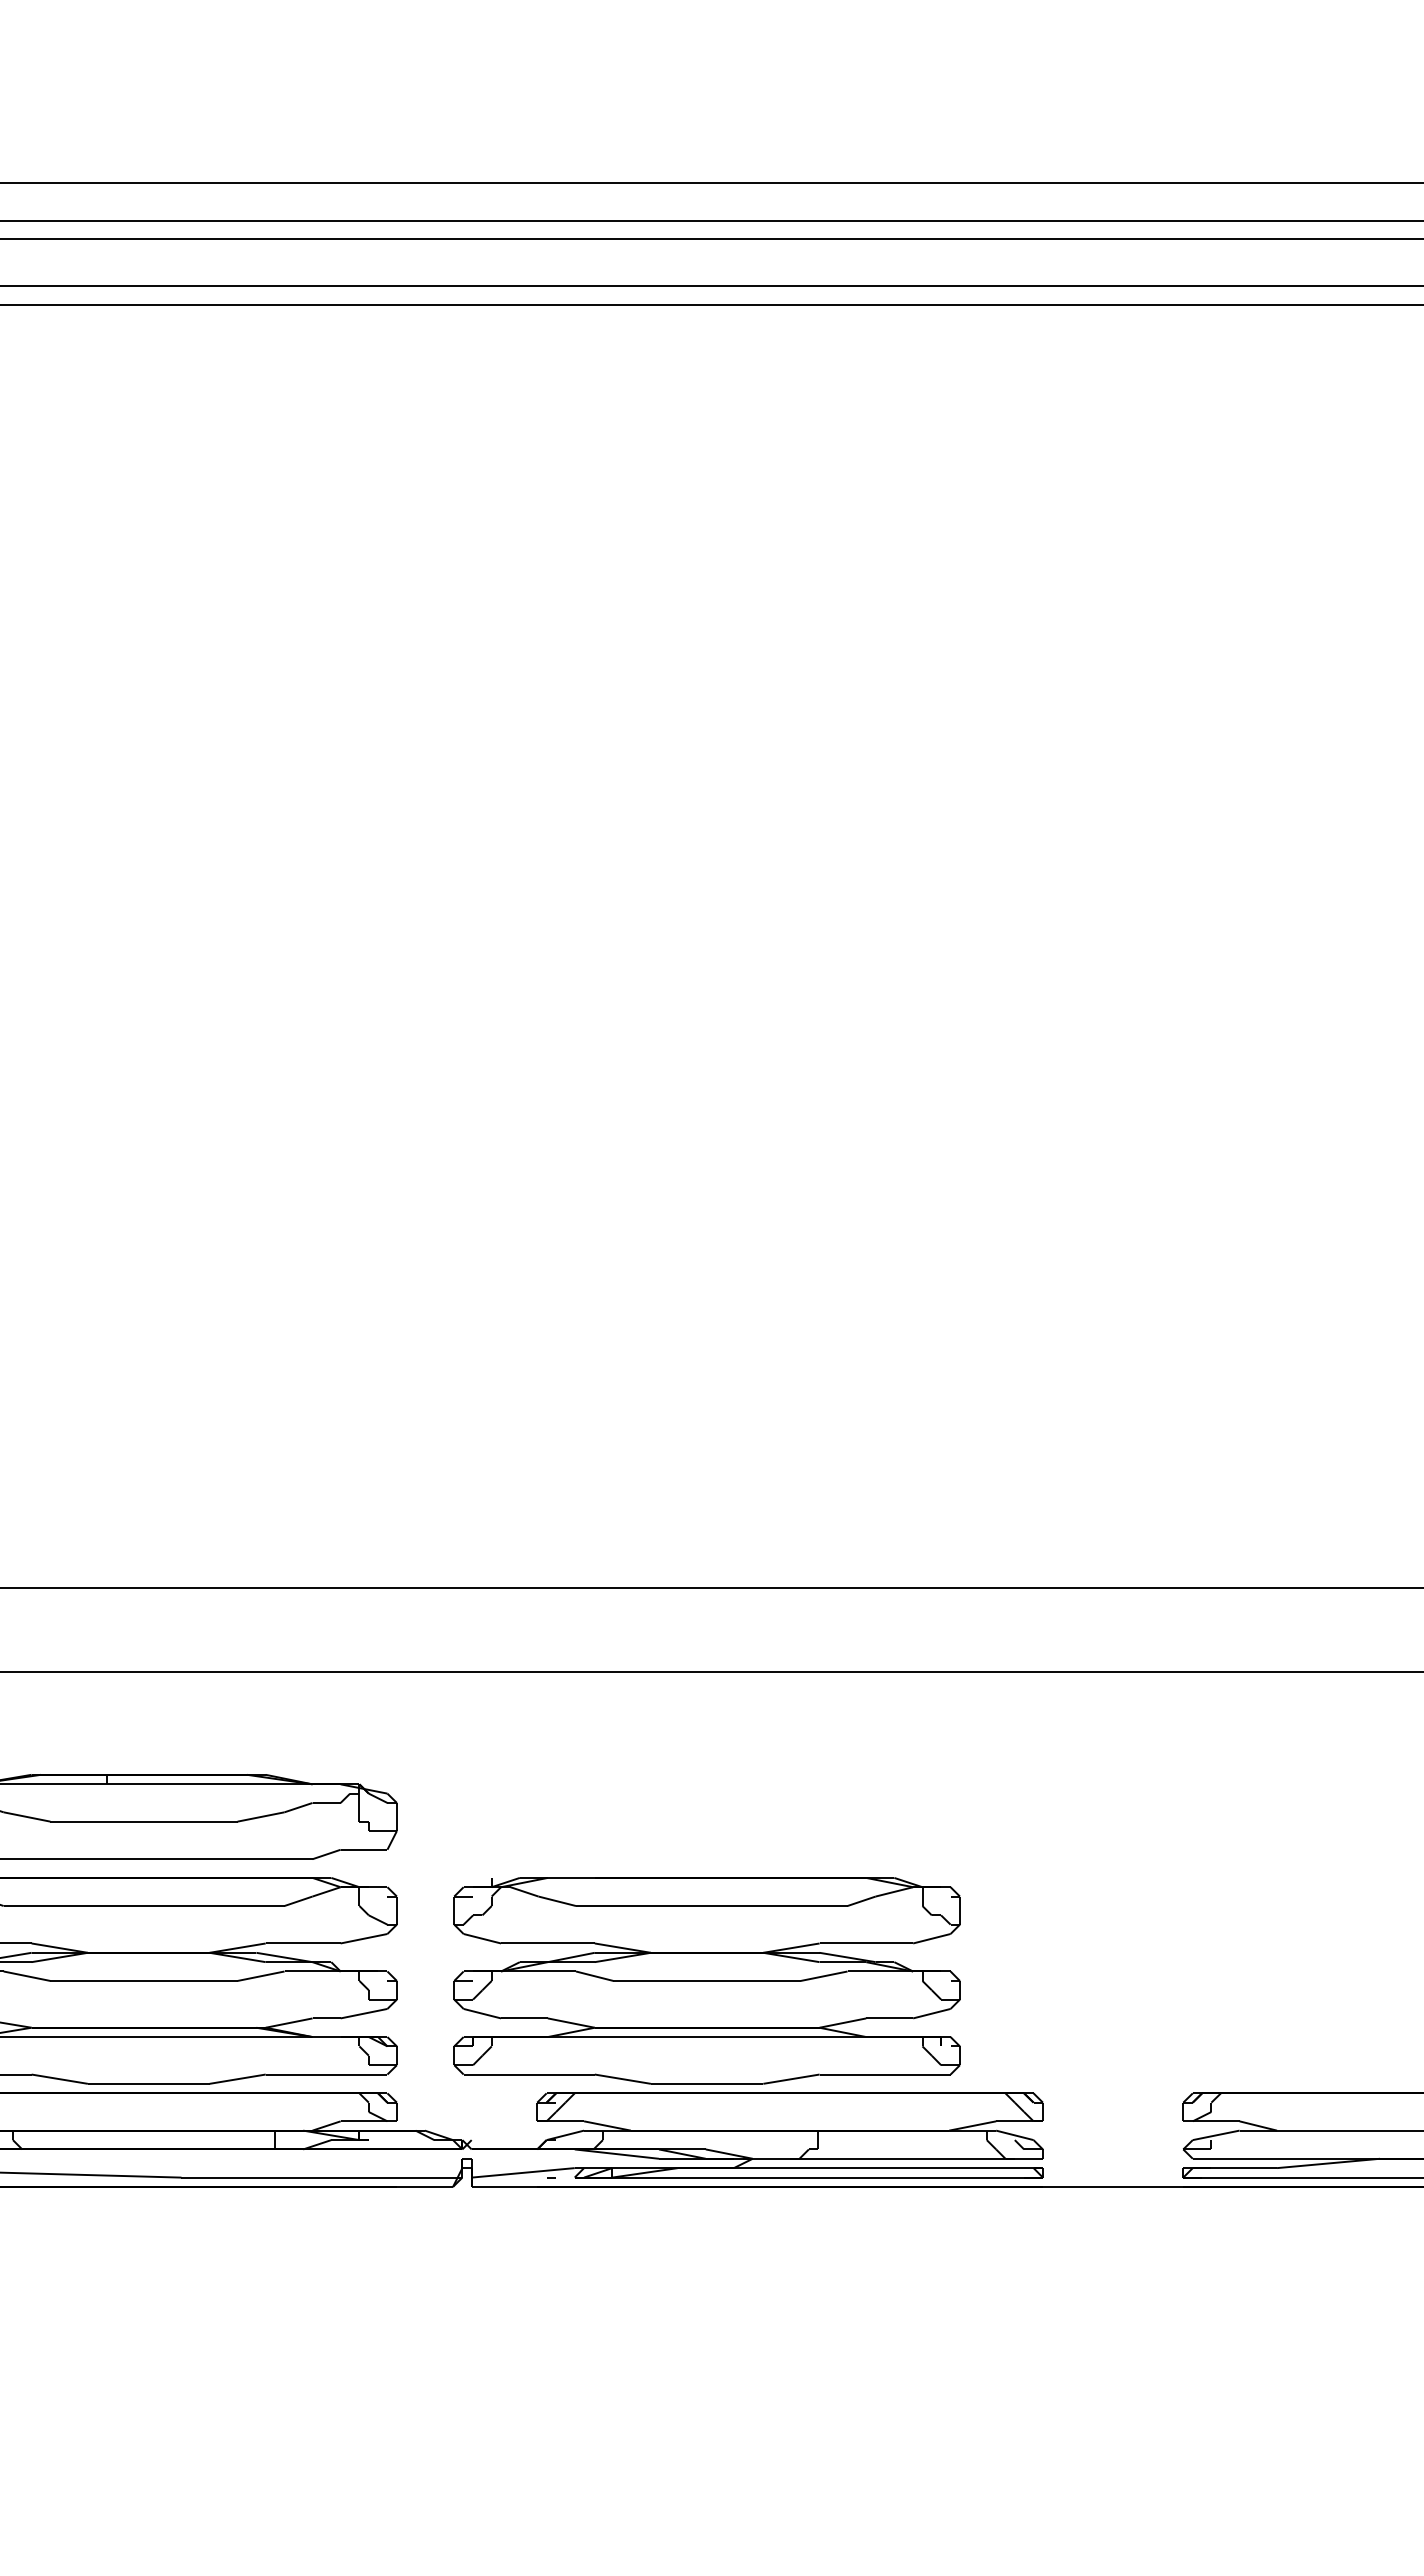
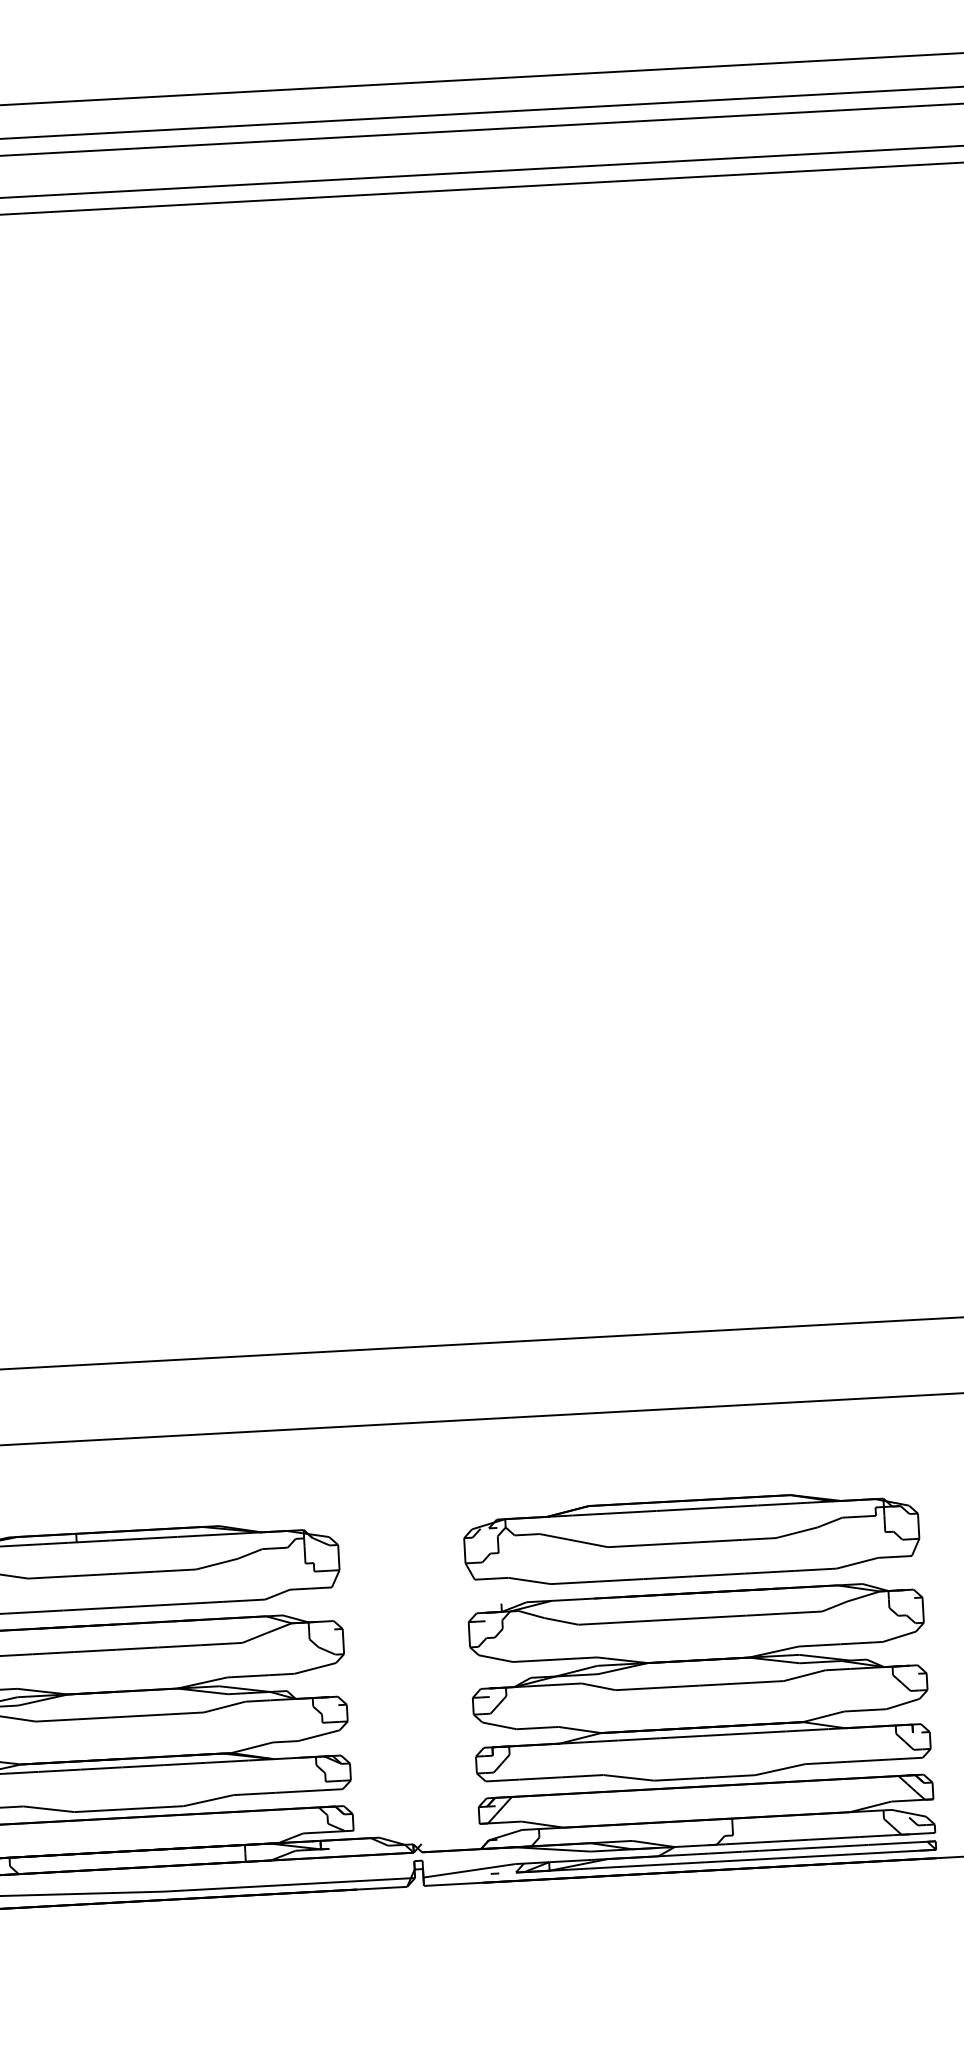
part: (789, 1816) -> (691, 1538), added
part: (706, 1980) -> (699, 1685), moved

